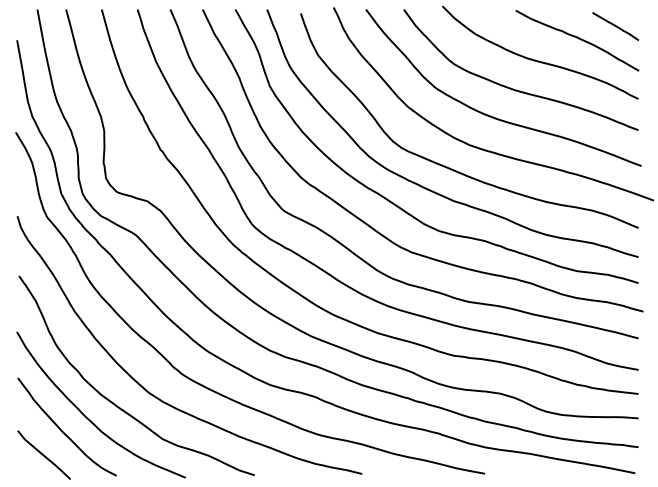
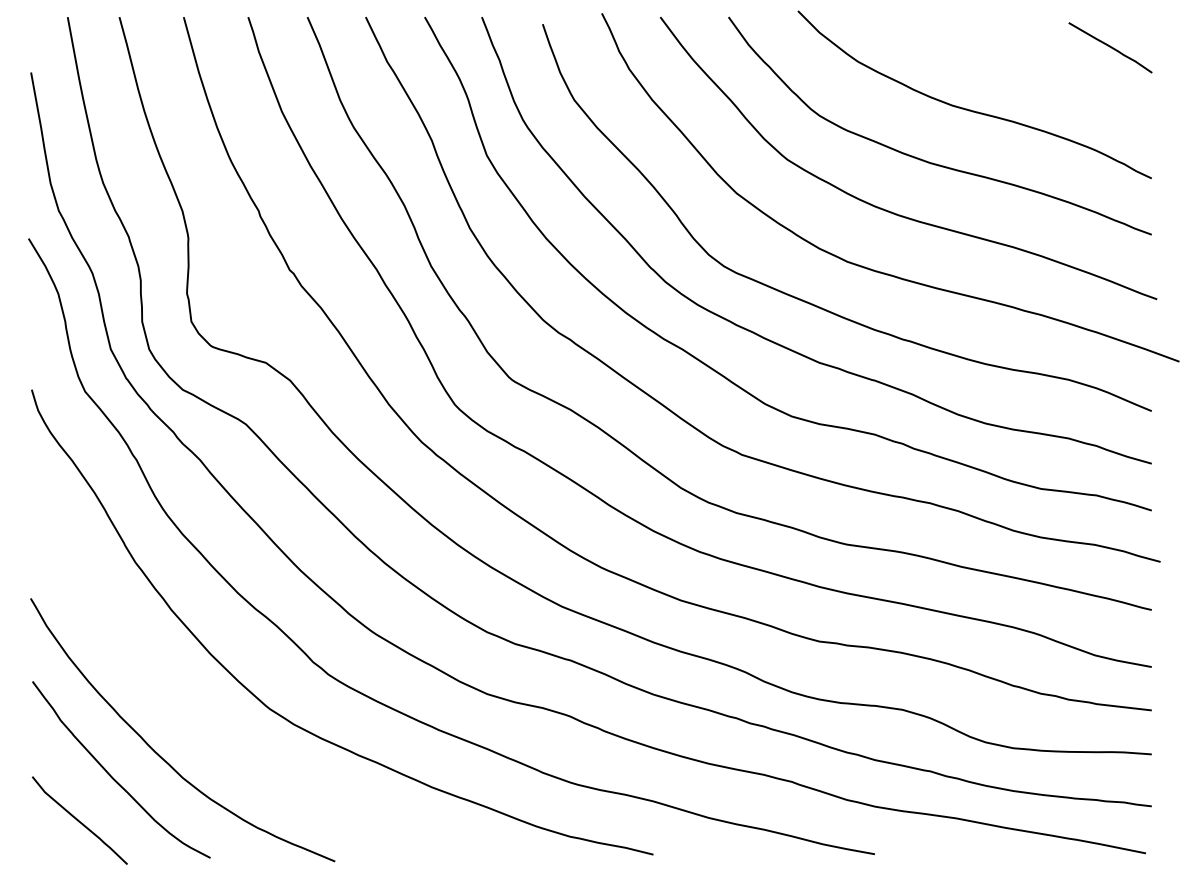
curve: (578, 39) -> (1043, 71), removed
curve: (116, 404) -> (210, 729), removed

